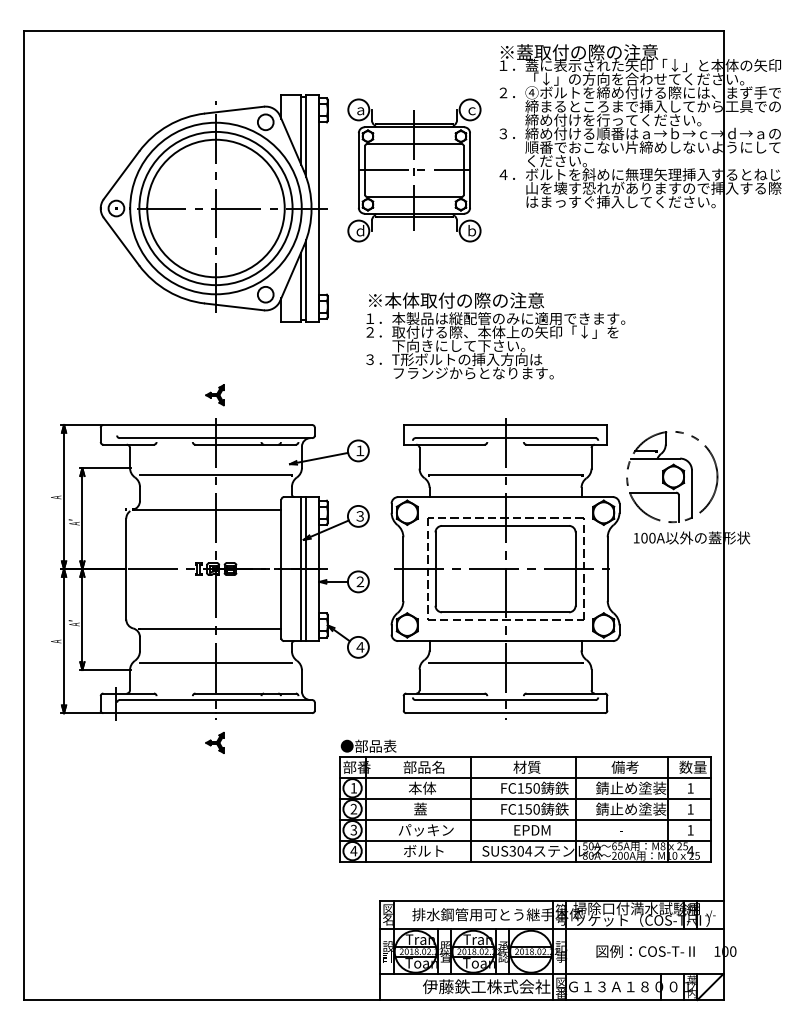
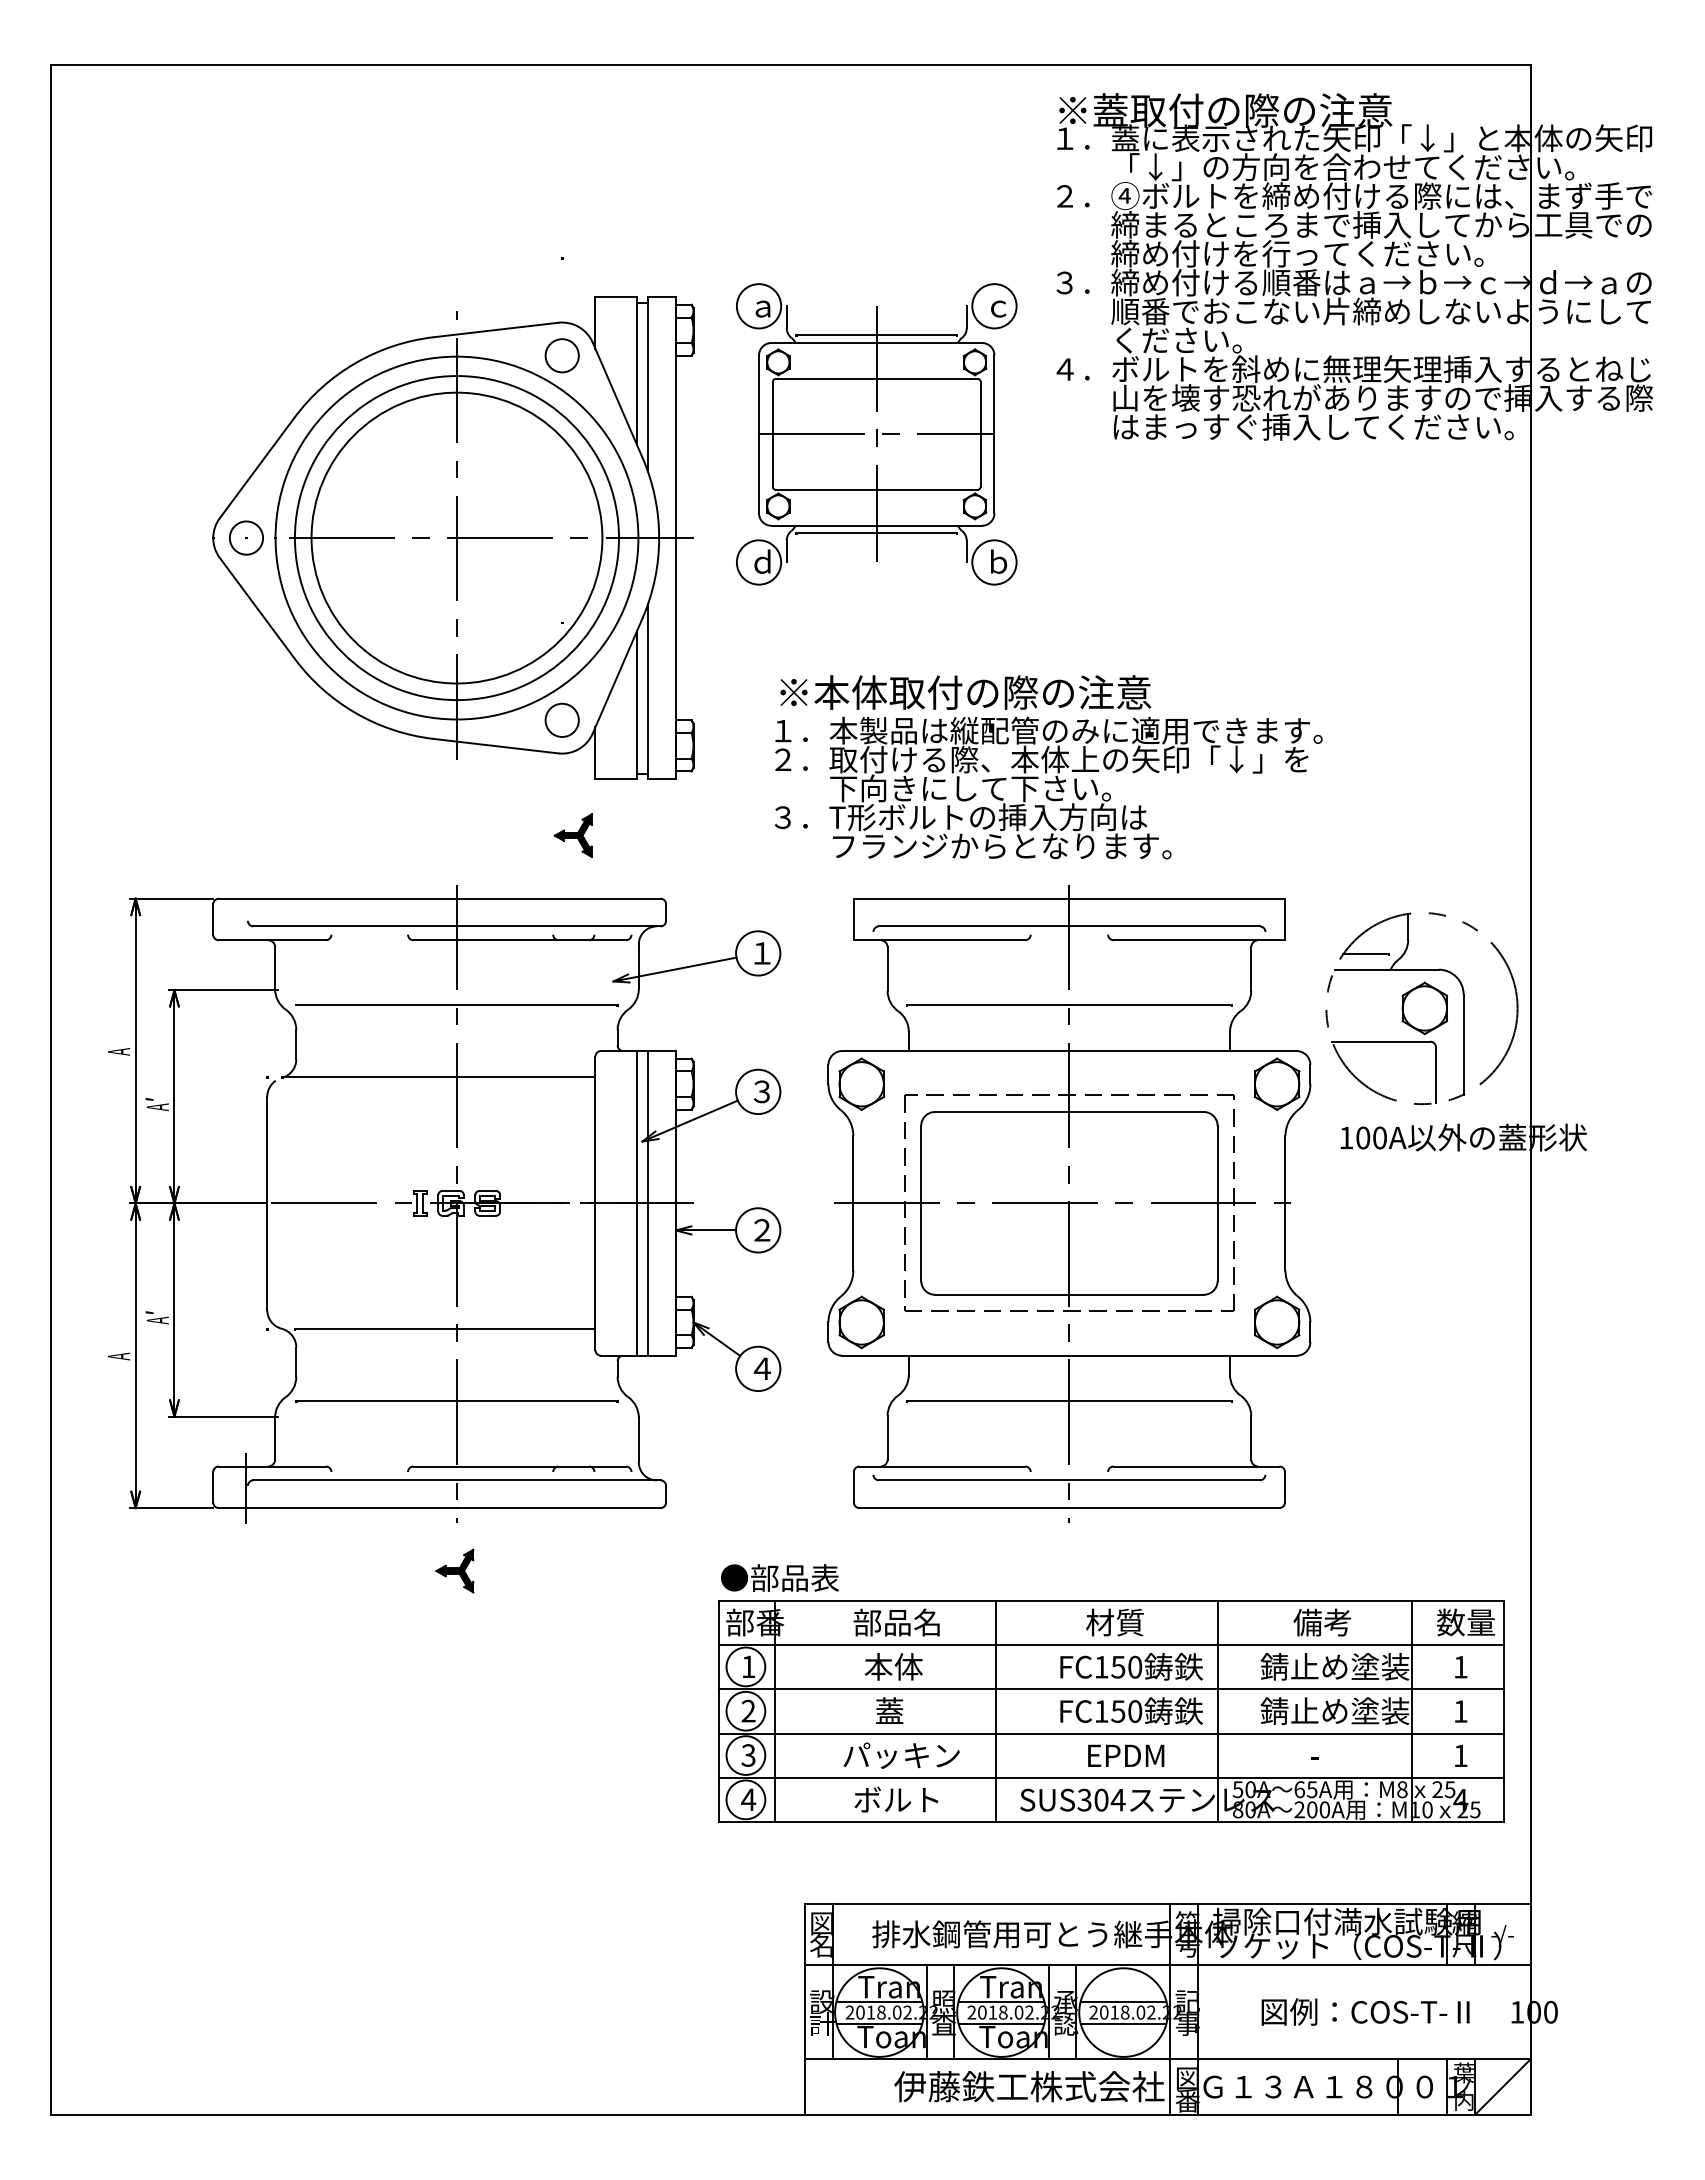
part: (414, 170) -> (876, 434), moved
part: (213, 208) -> (451, 538), moved
text: (495, 335) -> (1048, 766), moved
part: (214, 395) -> (572, 836), moved

